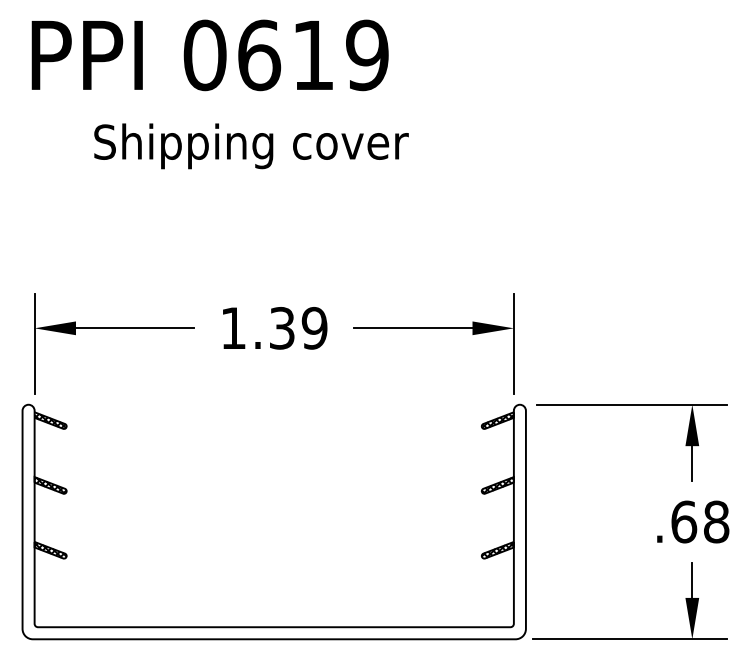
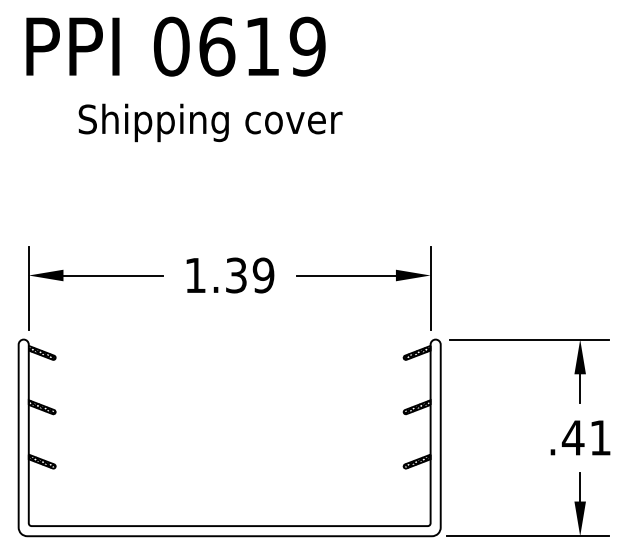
text: (699, 521) -> (586, 437), .68 -> .41

